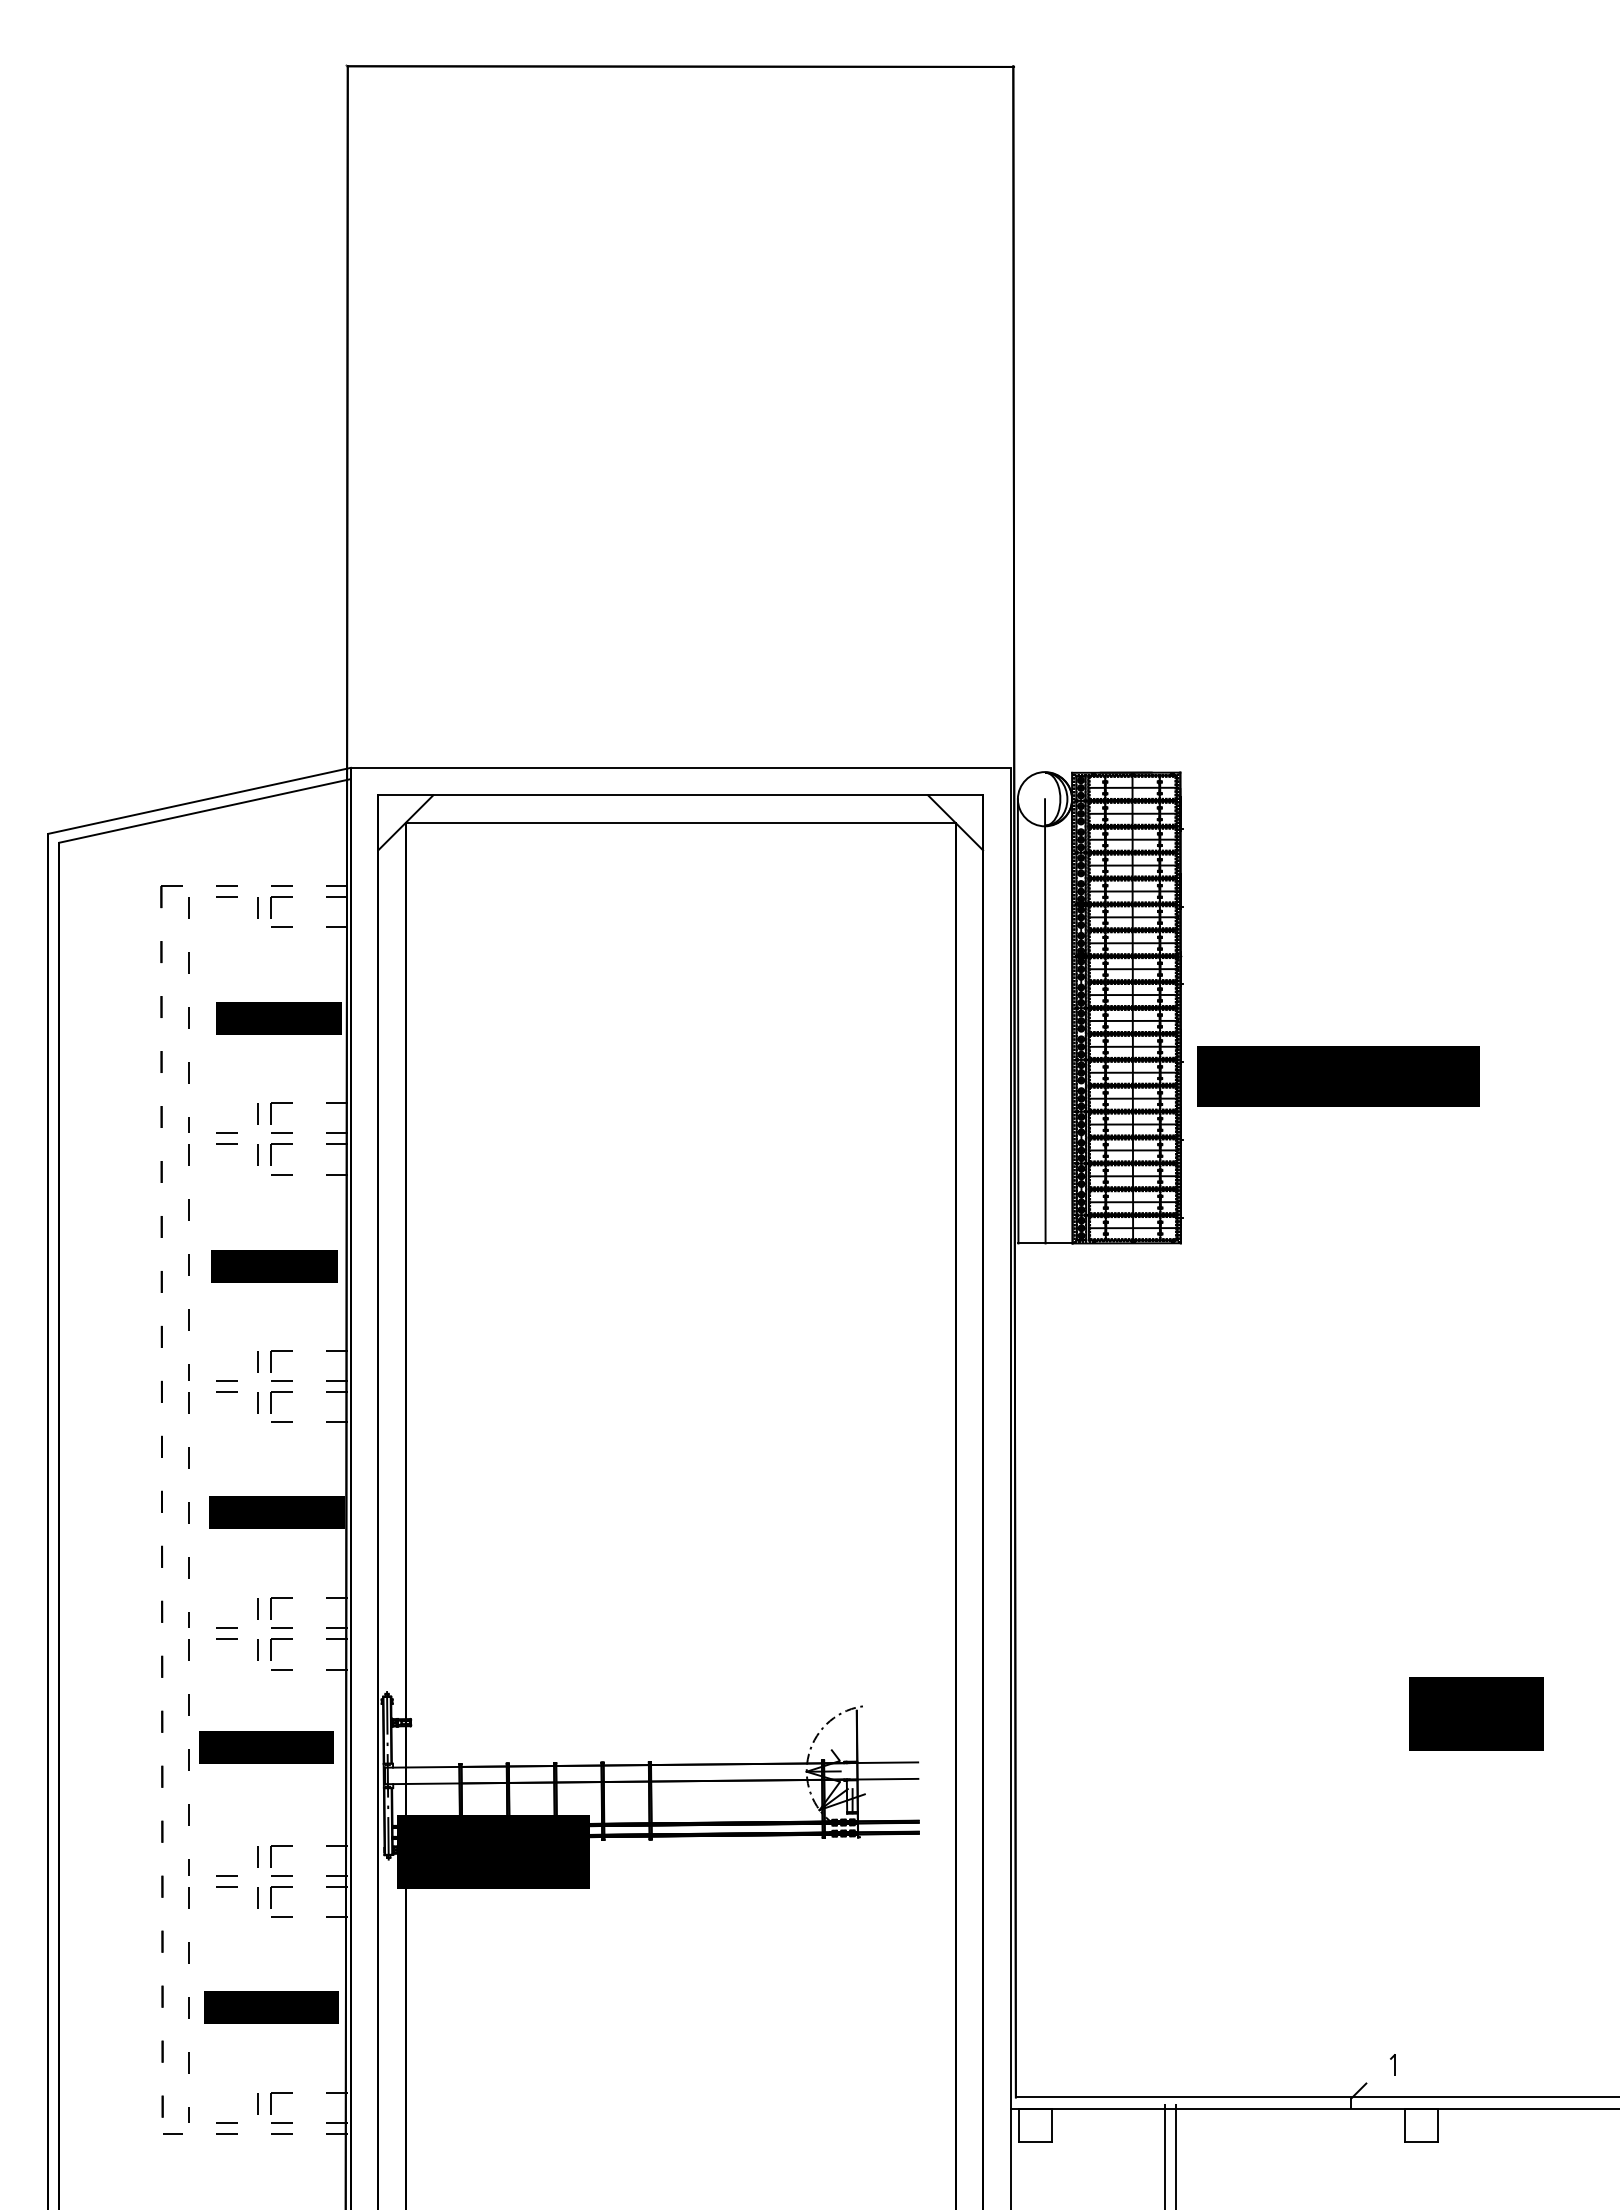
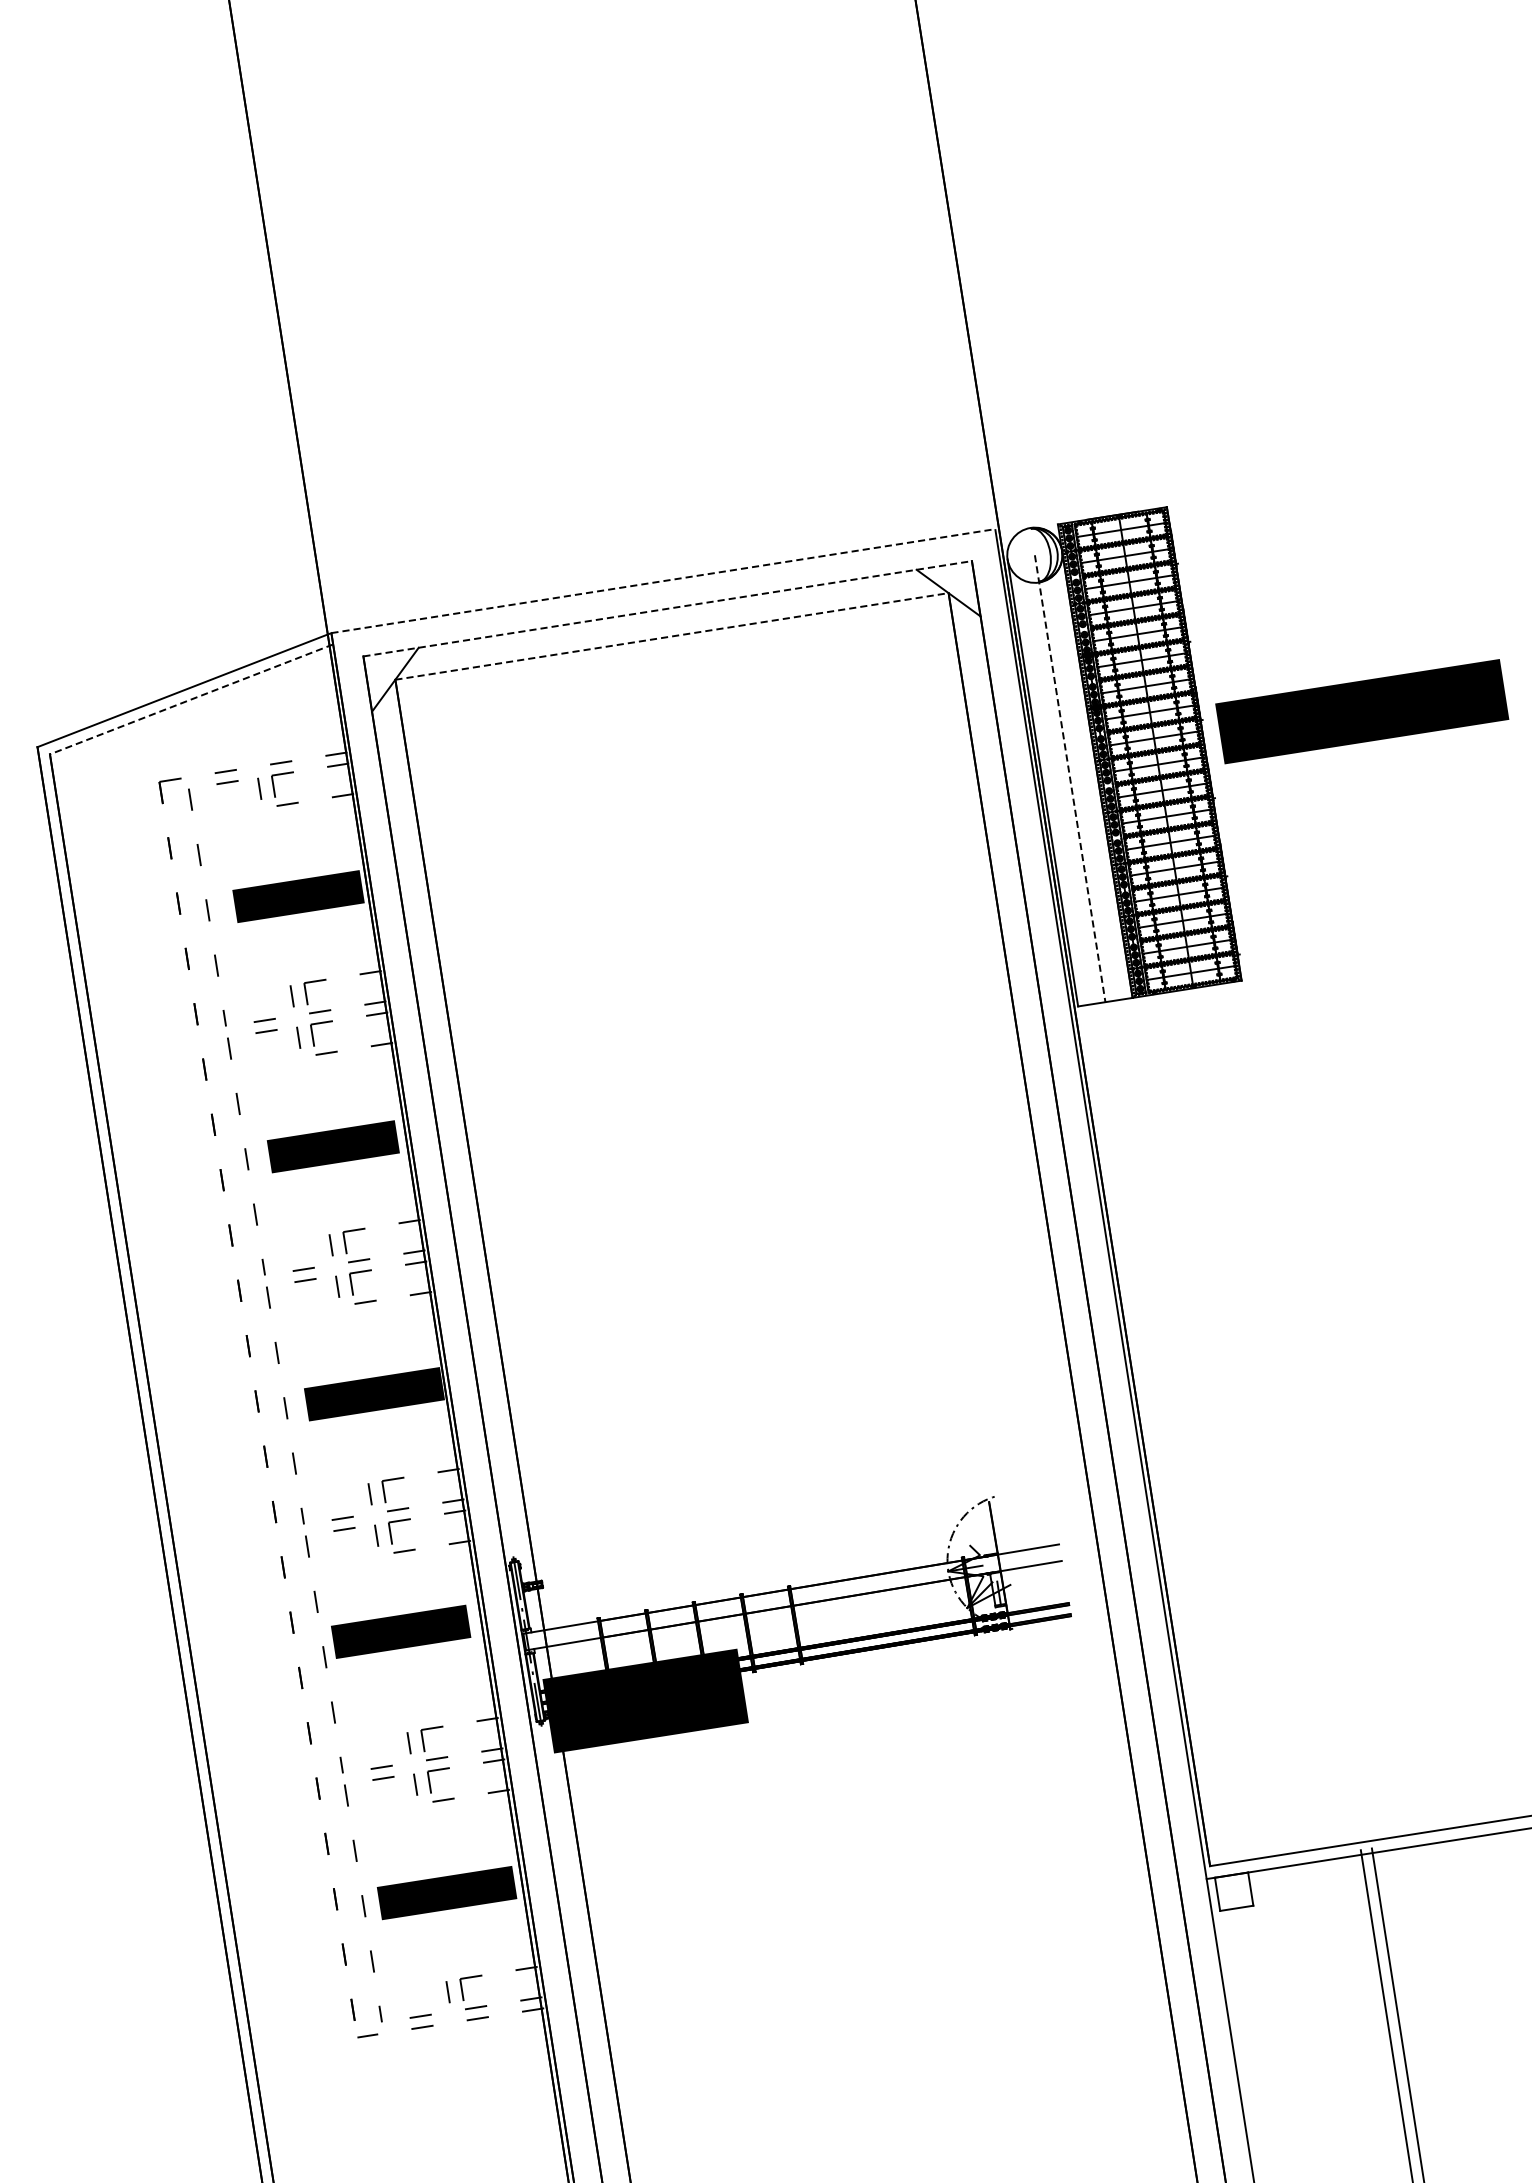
line: (680, 767) -> (663, 580), solid -> dashed
line: (681, 795) -> (668, 608), solid -> dashed
line: (204, 811) -> (191, 700), solid -> dashed
line: (680, 822) -> (671, 636), solid -> dashed
line: (1045, 1021) -> (1070, 778), solid -> dashed
text: (1338, 1076) -> (1361, 711), moved

